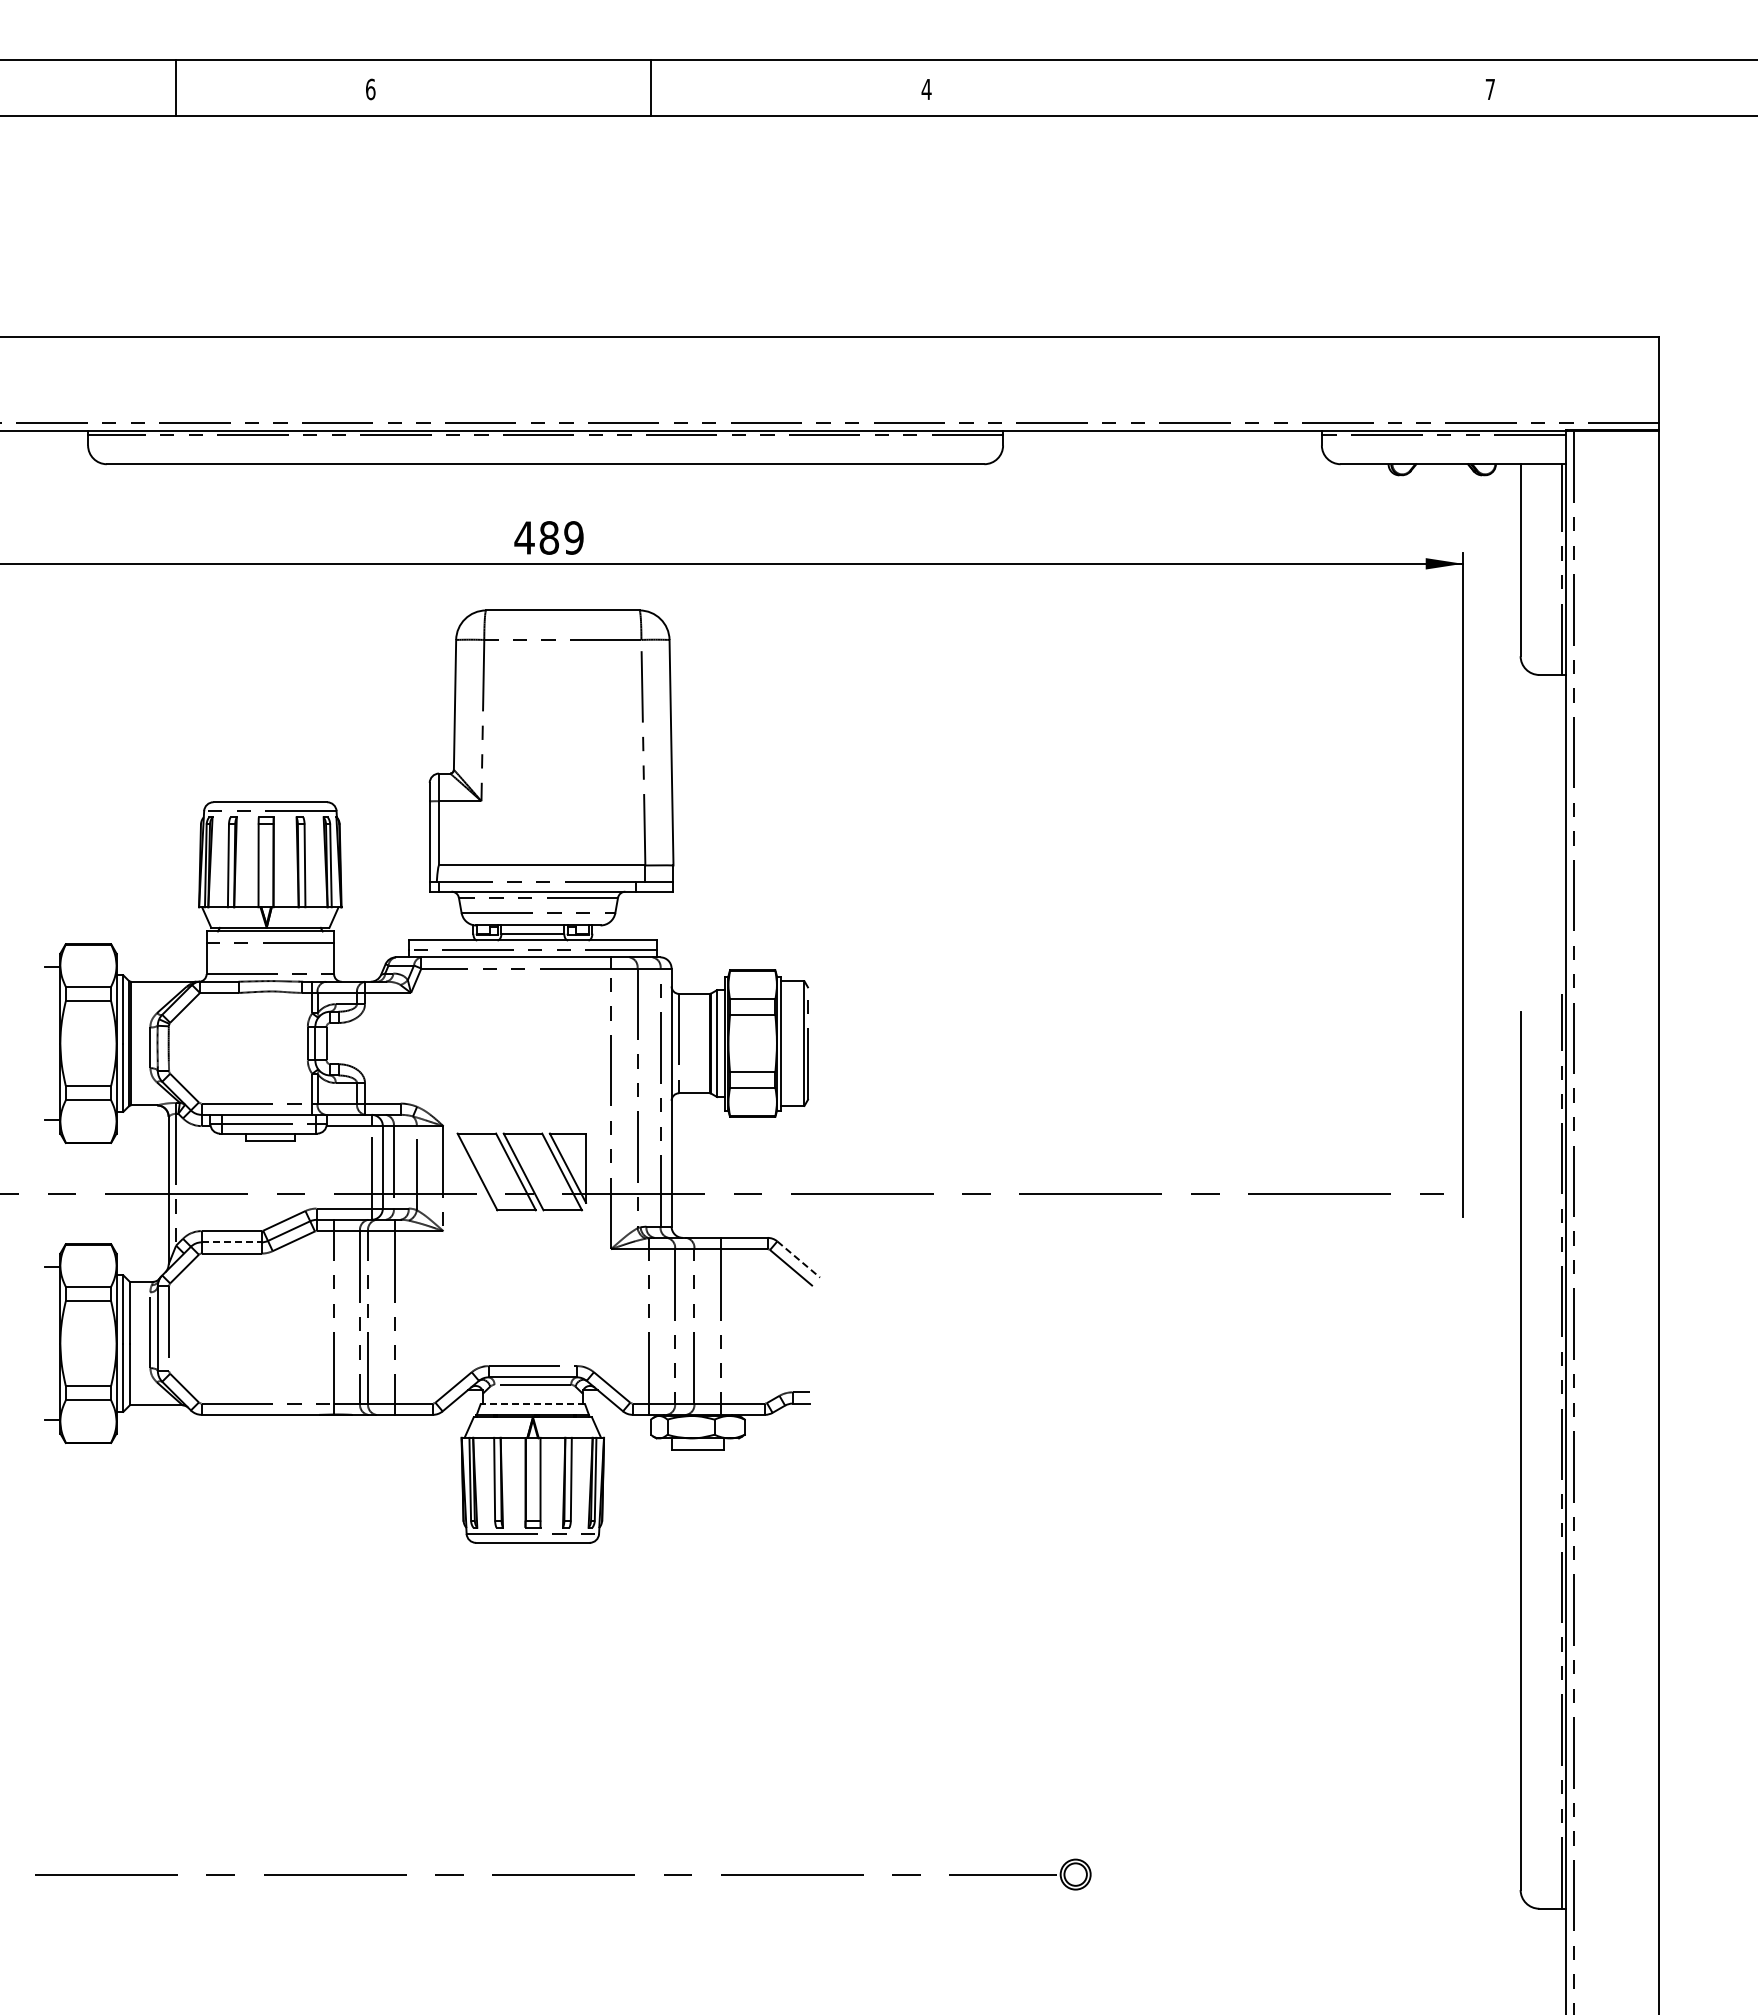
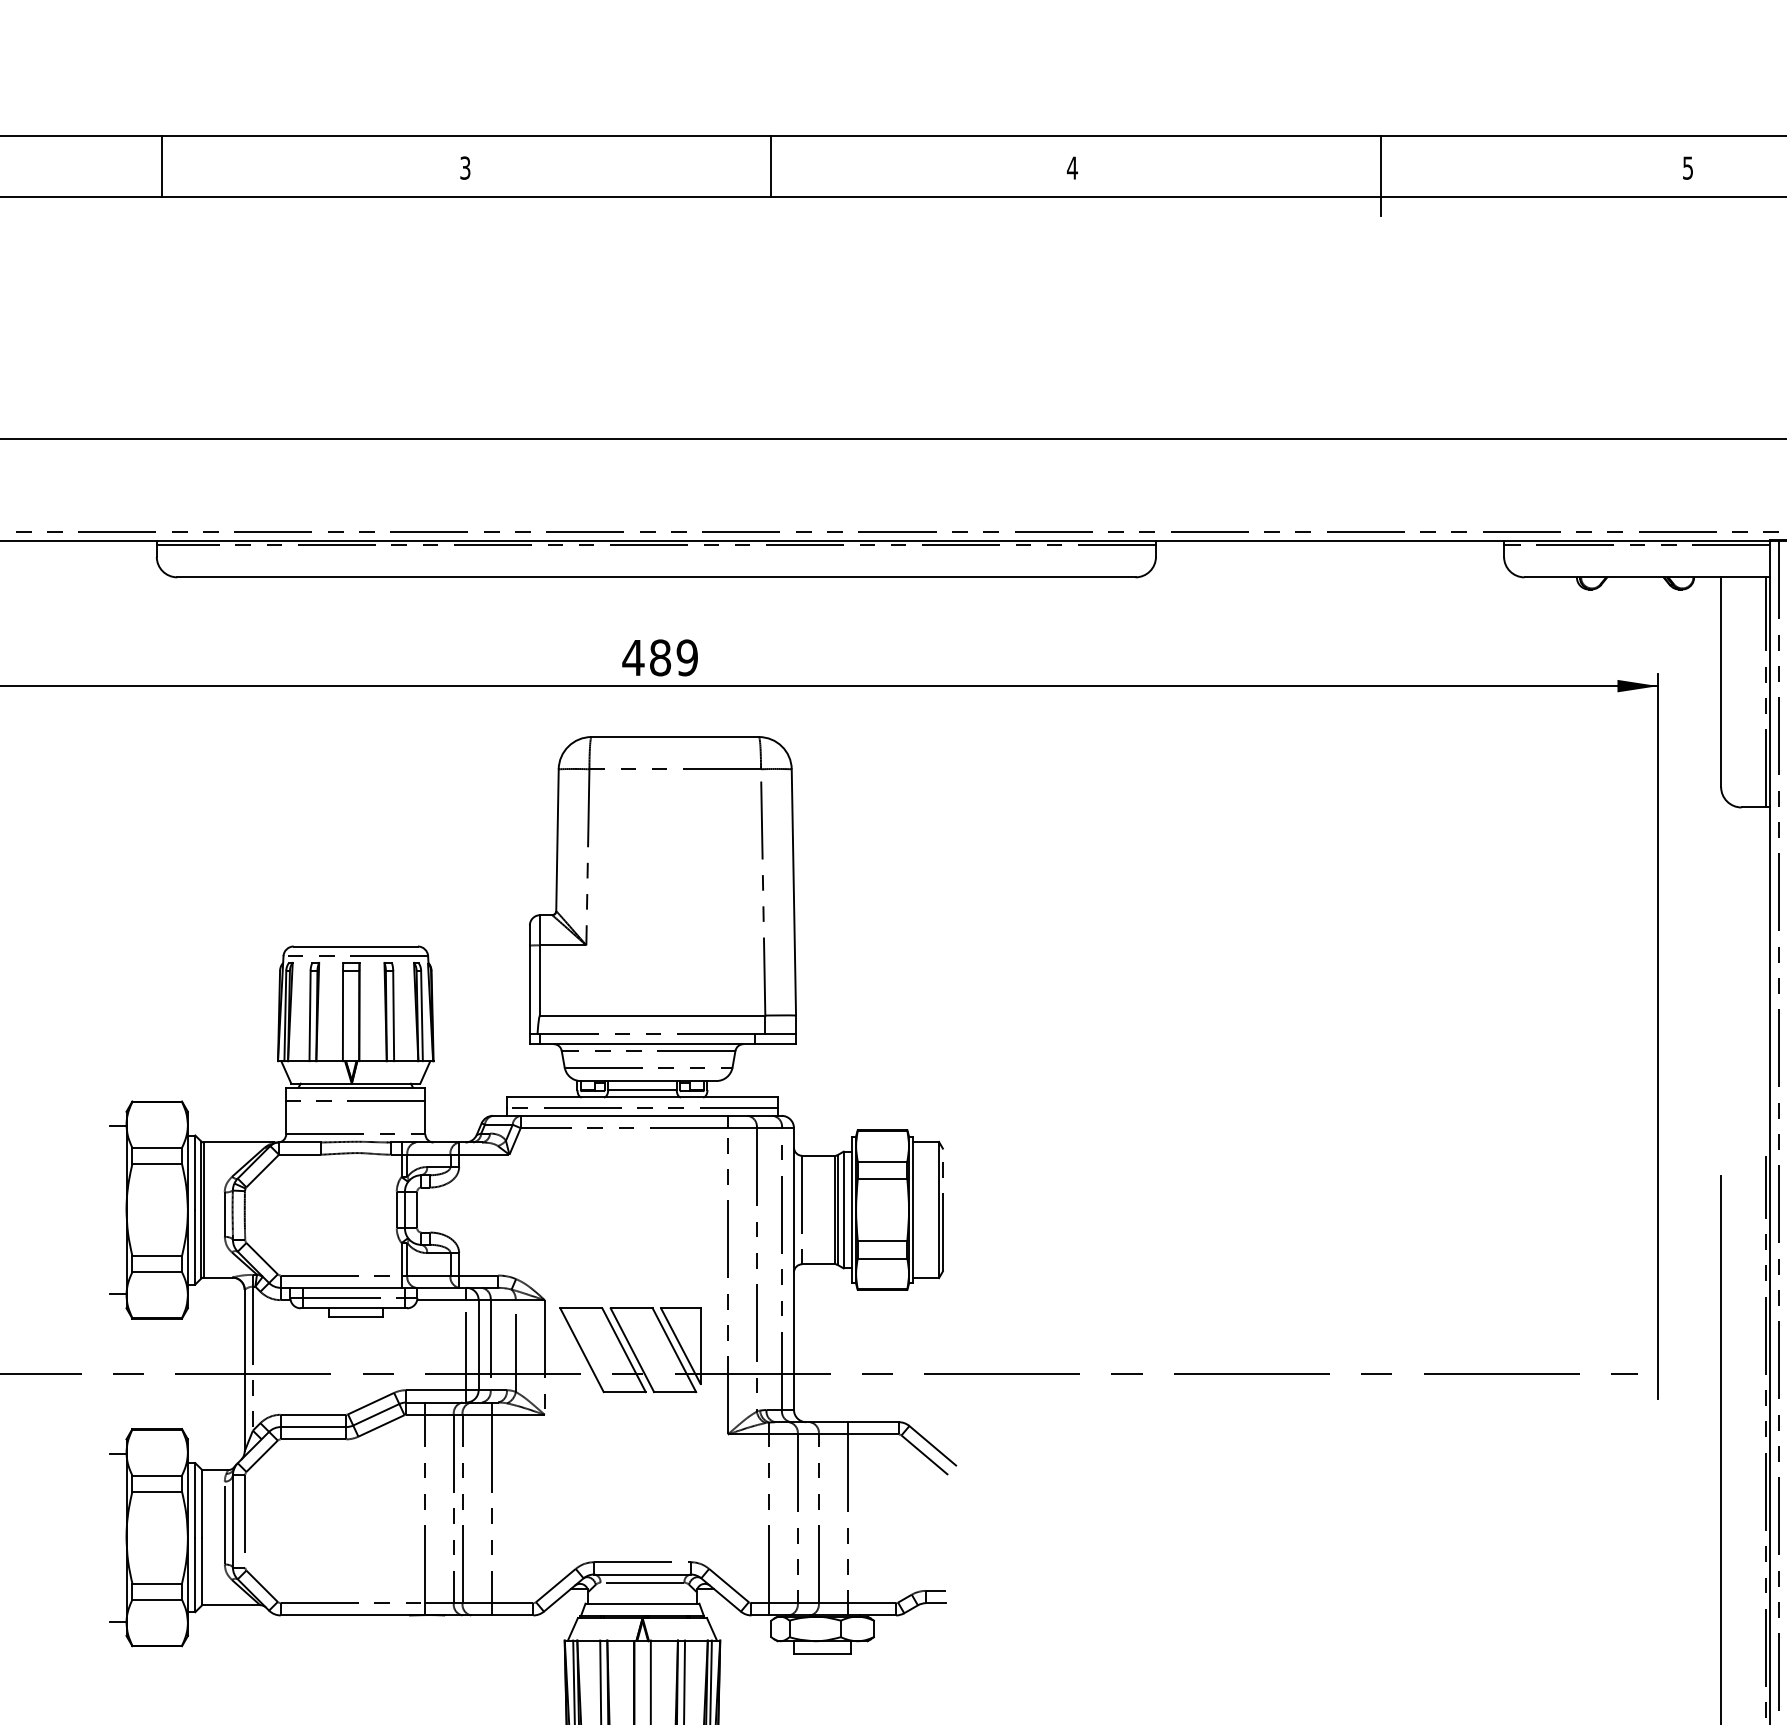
line: (175, 88) -> (161, 167), moved
text: (370, 89) -> (465, 168), 6 -> 3
text: (1489, 89) -> (1687, 168), 7 -> 5
line: (1209, 96) -> (1381, 175), added
line: (232, 1242) -> (314, 1427), dashed -> solid
line: (798, 1259) -> (932, 1445), dashed -> solid
line: (532, 1404) -> (642, 1604), dashed -> solid

